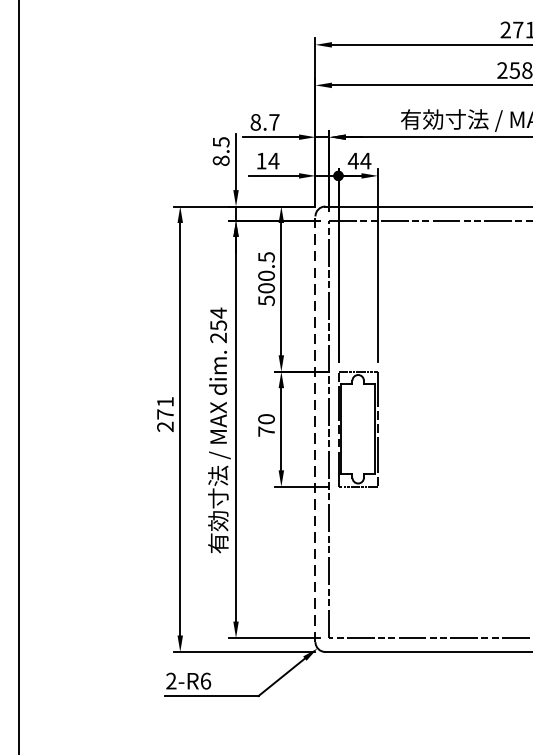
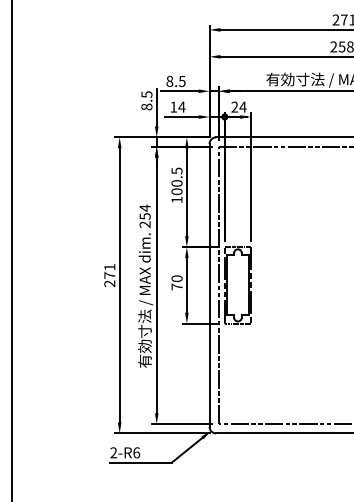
text: (273, 122) -> (181, 81), 8.7 -> 8.5
text: (353, 160) -> (234, 106), 44 -> 24
text: (265, 300) -> (176, 199), 500.5 -> 100.5
line: (315, 427) -> (209, 284), dashed -> solid

